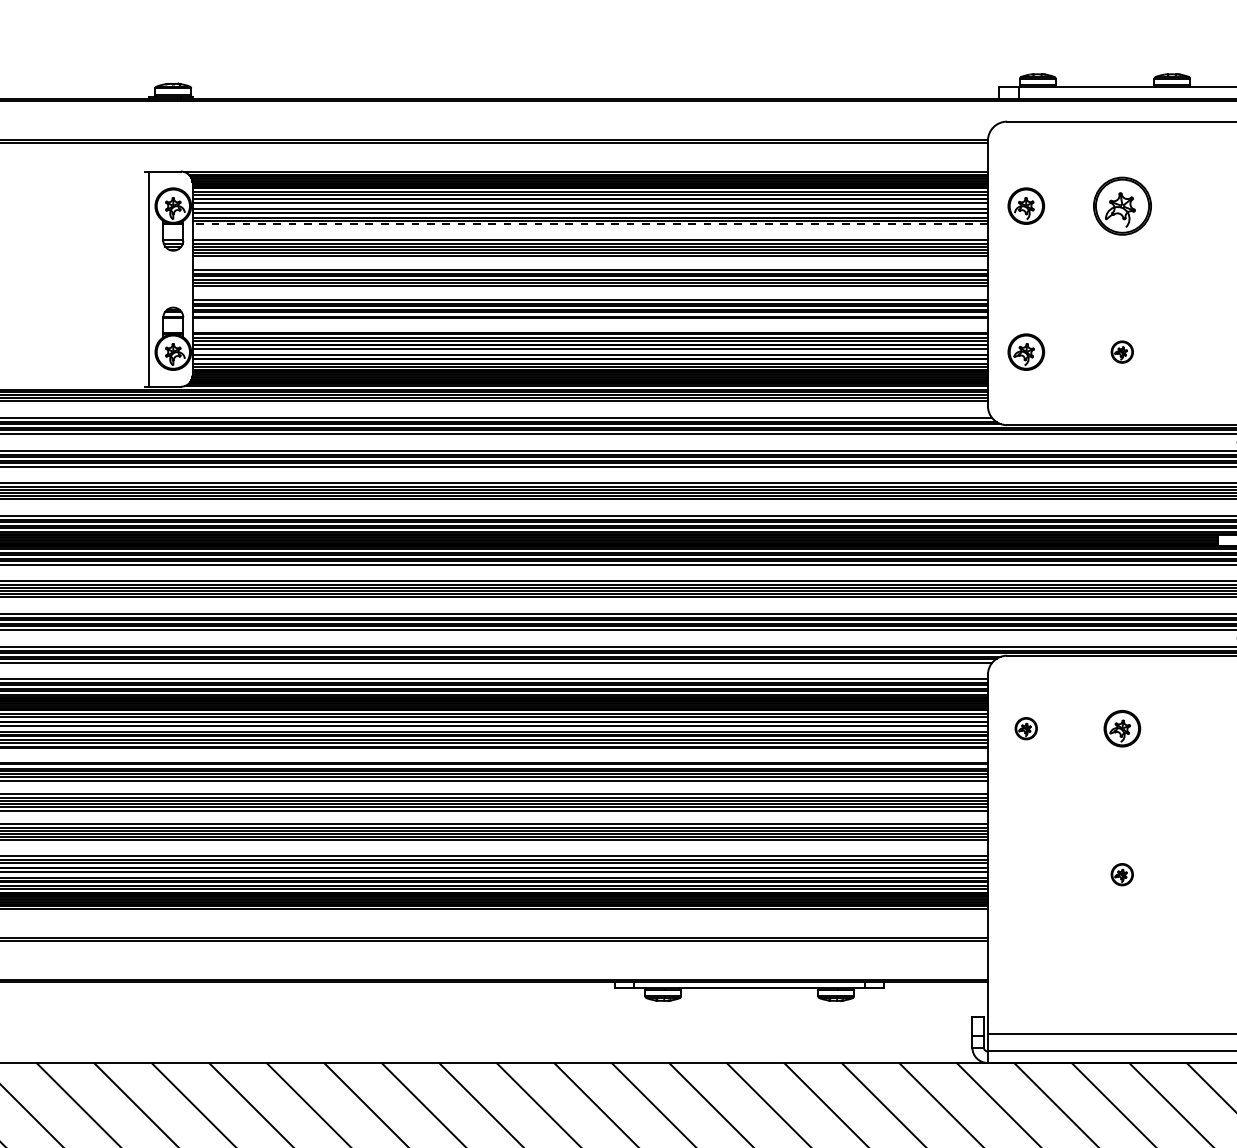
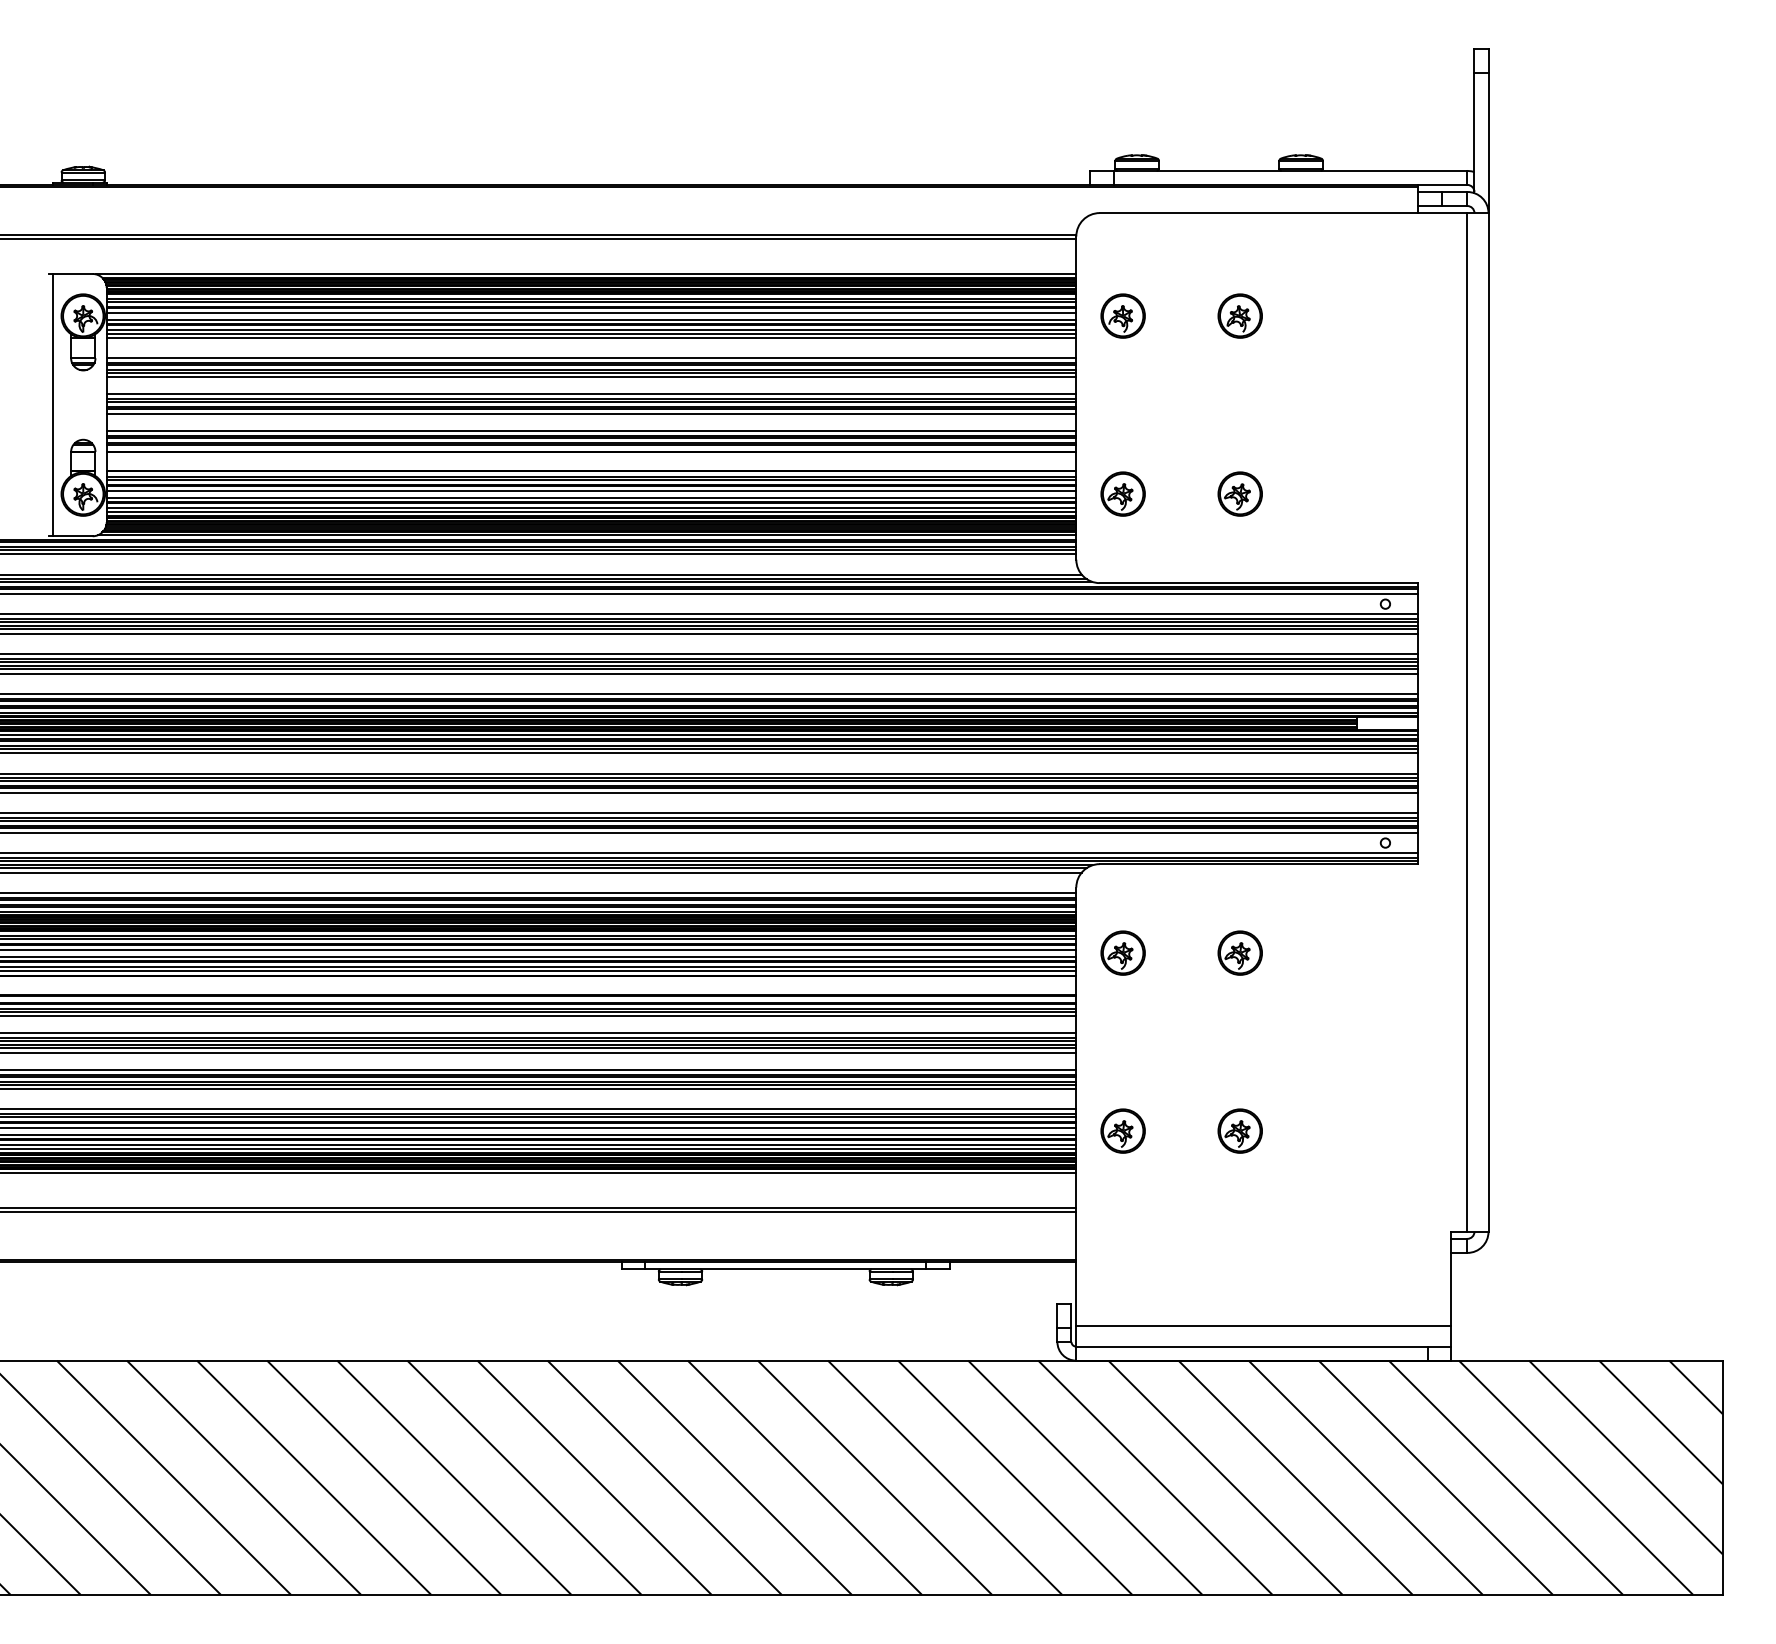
part: (1121, 205) -> (1239, 315), size x0.62
line: (590, 224) -> (591, 338), dashed -> solid
part: (1121, 351) -> (1239, 493), size x1.67
part: (1025, 728) -> (1122, 952), size x1.67
part: (1025, 874) -> (1122, 1130), added
part: (1121, 874) -> (1239, 1130), size x1.67

